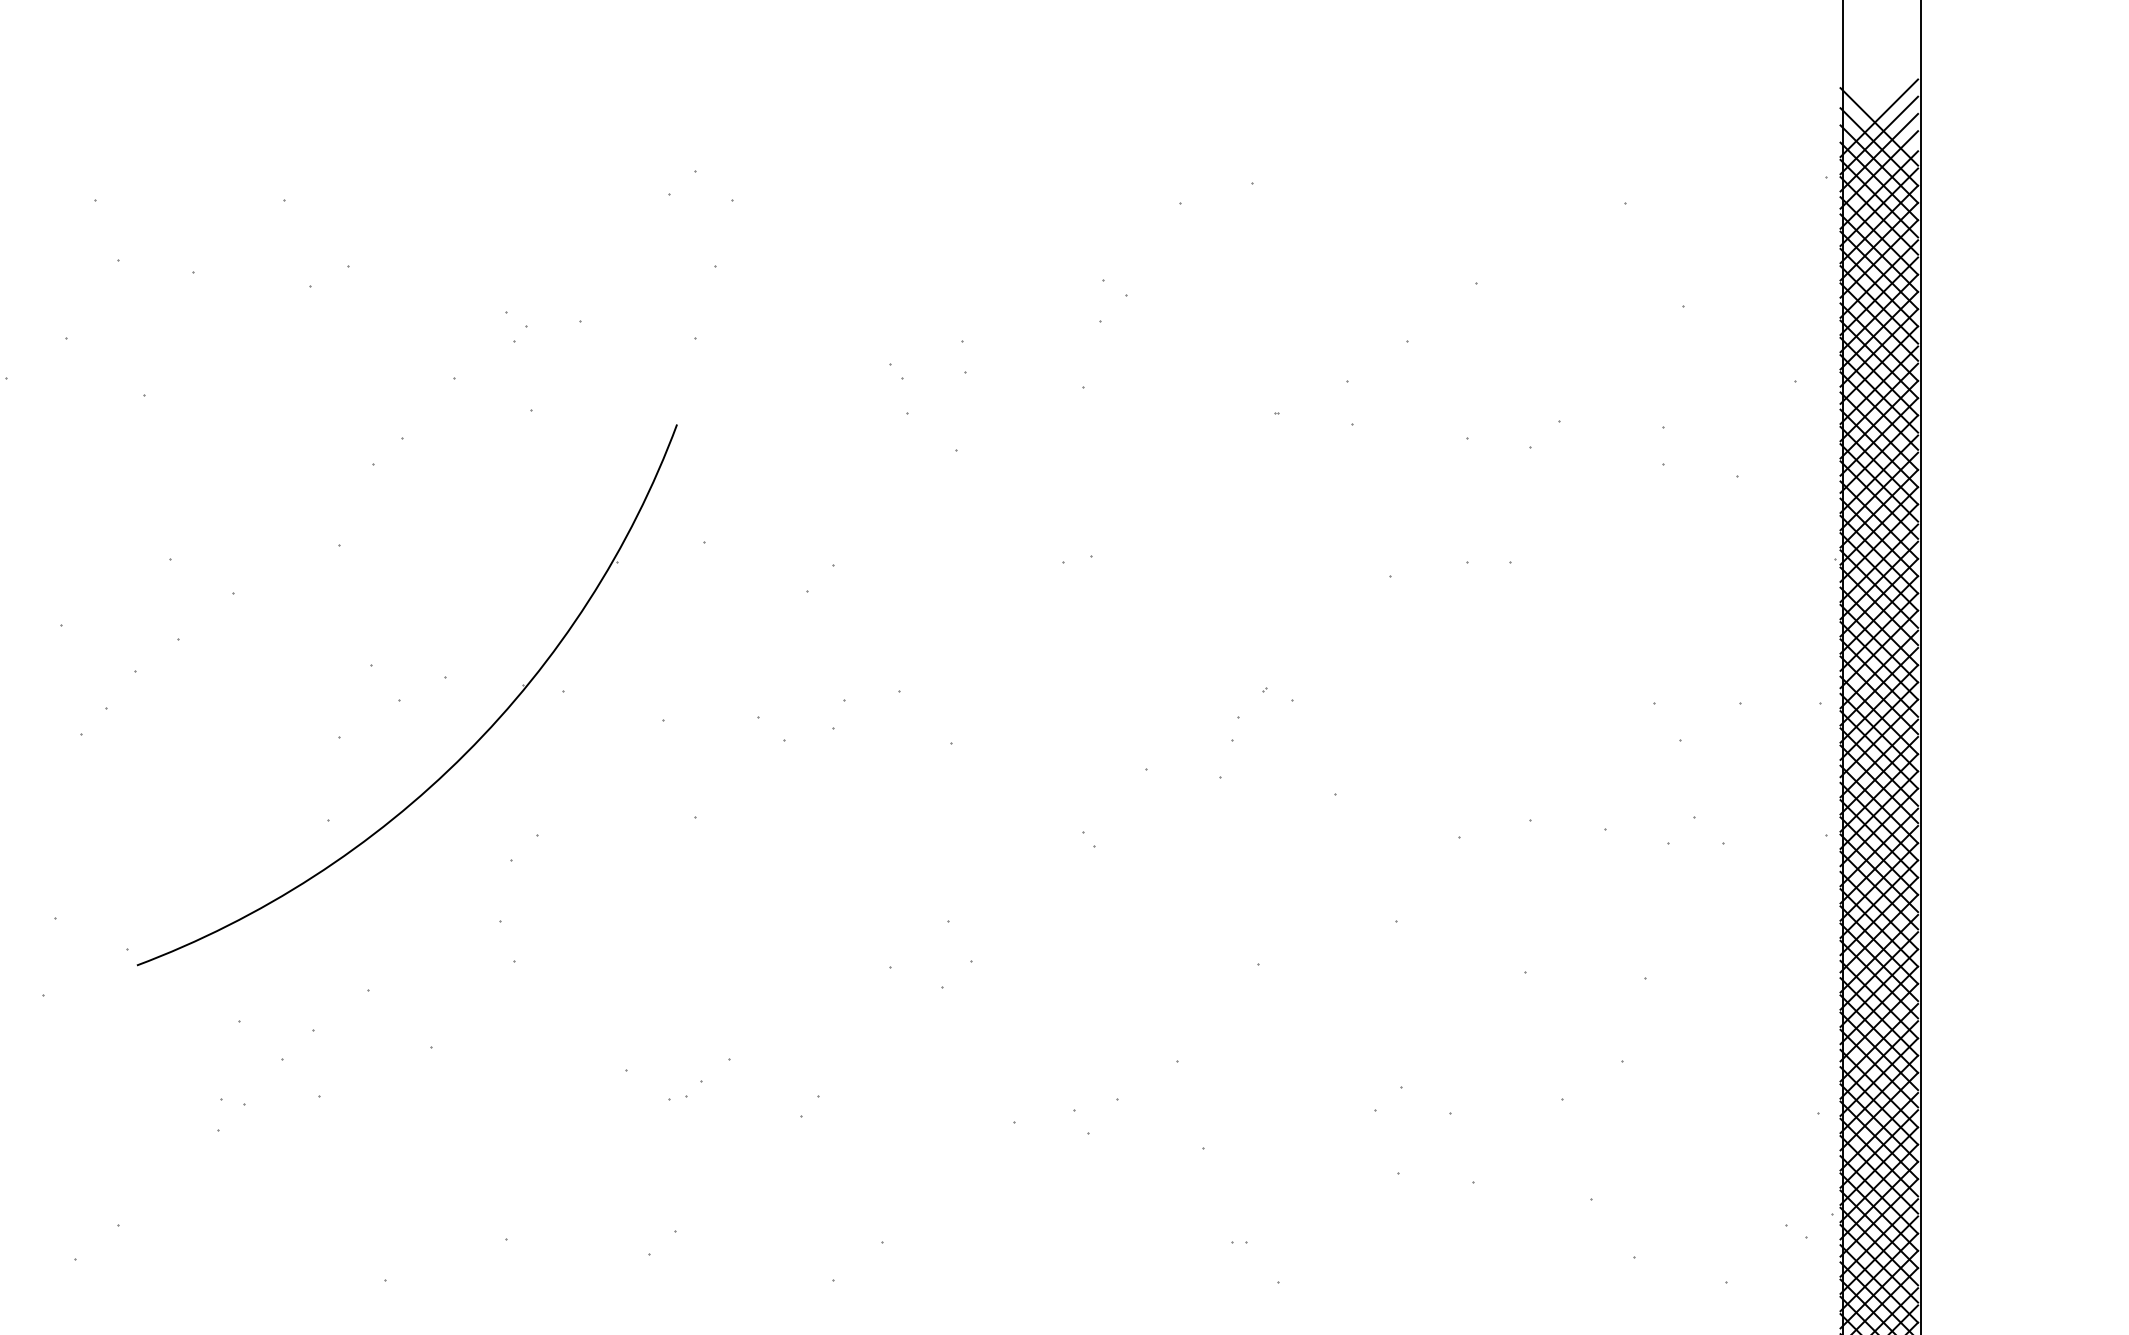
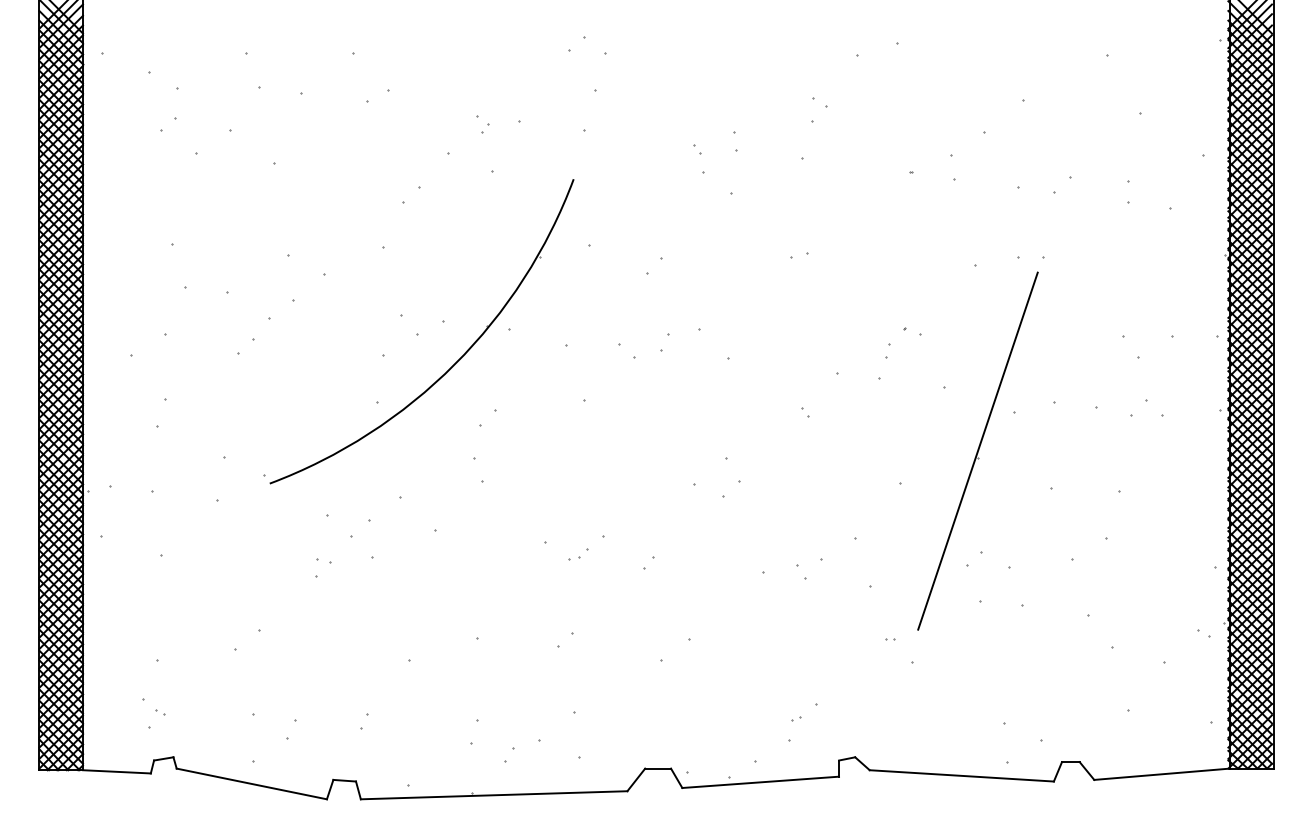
line: (1394, 906) -> (977, 450), added

